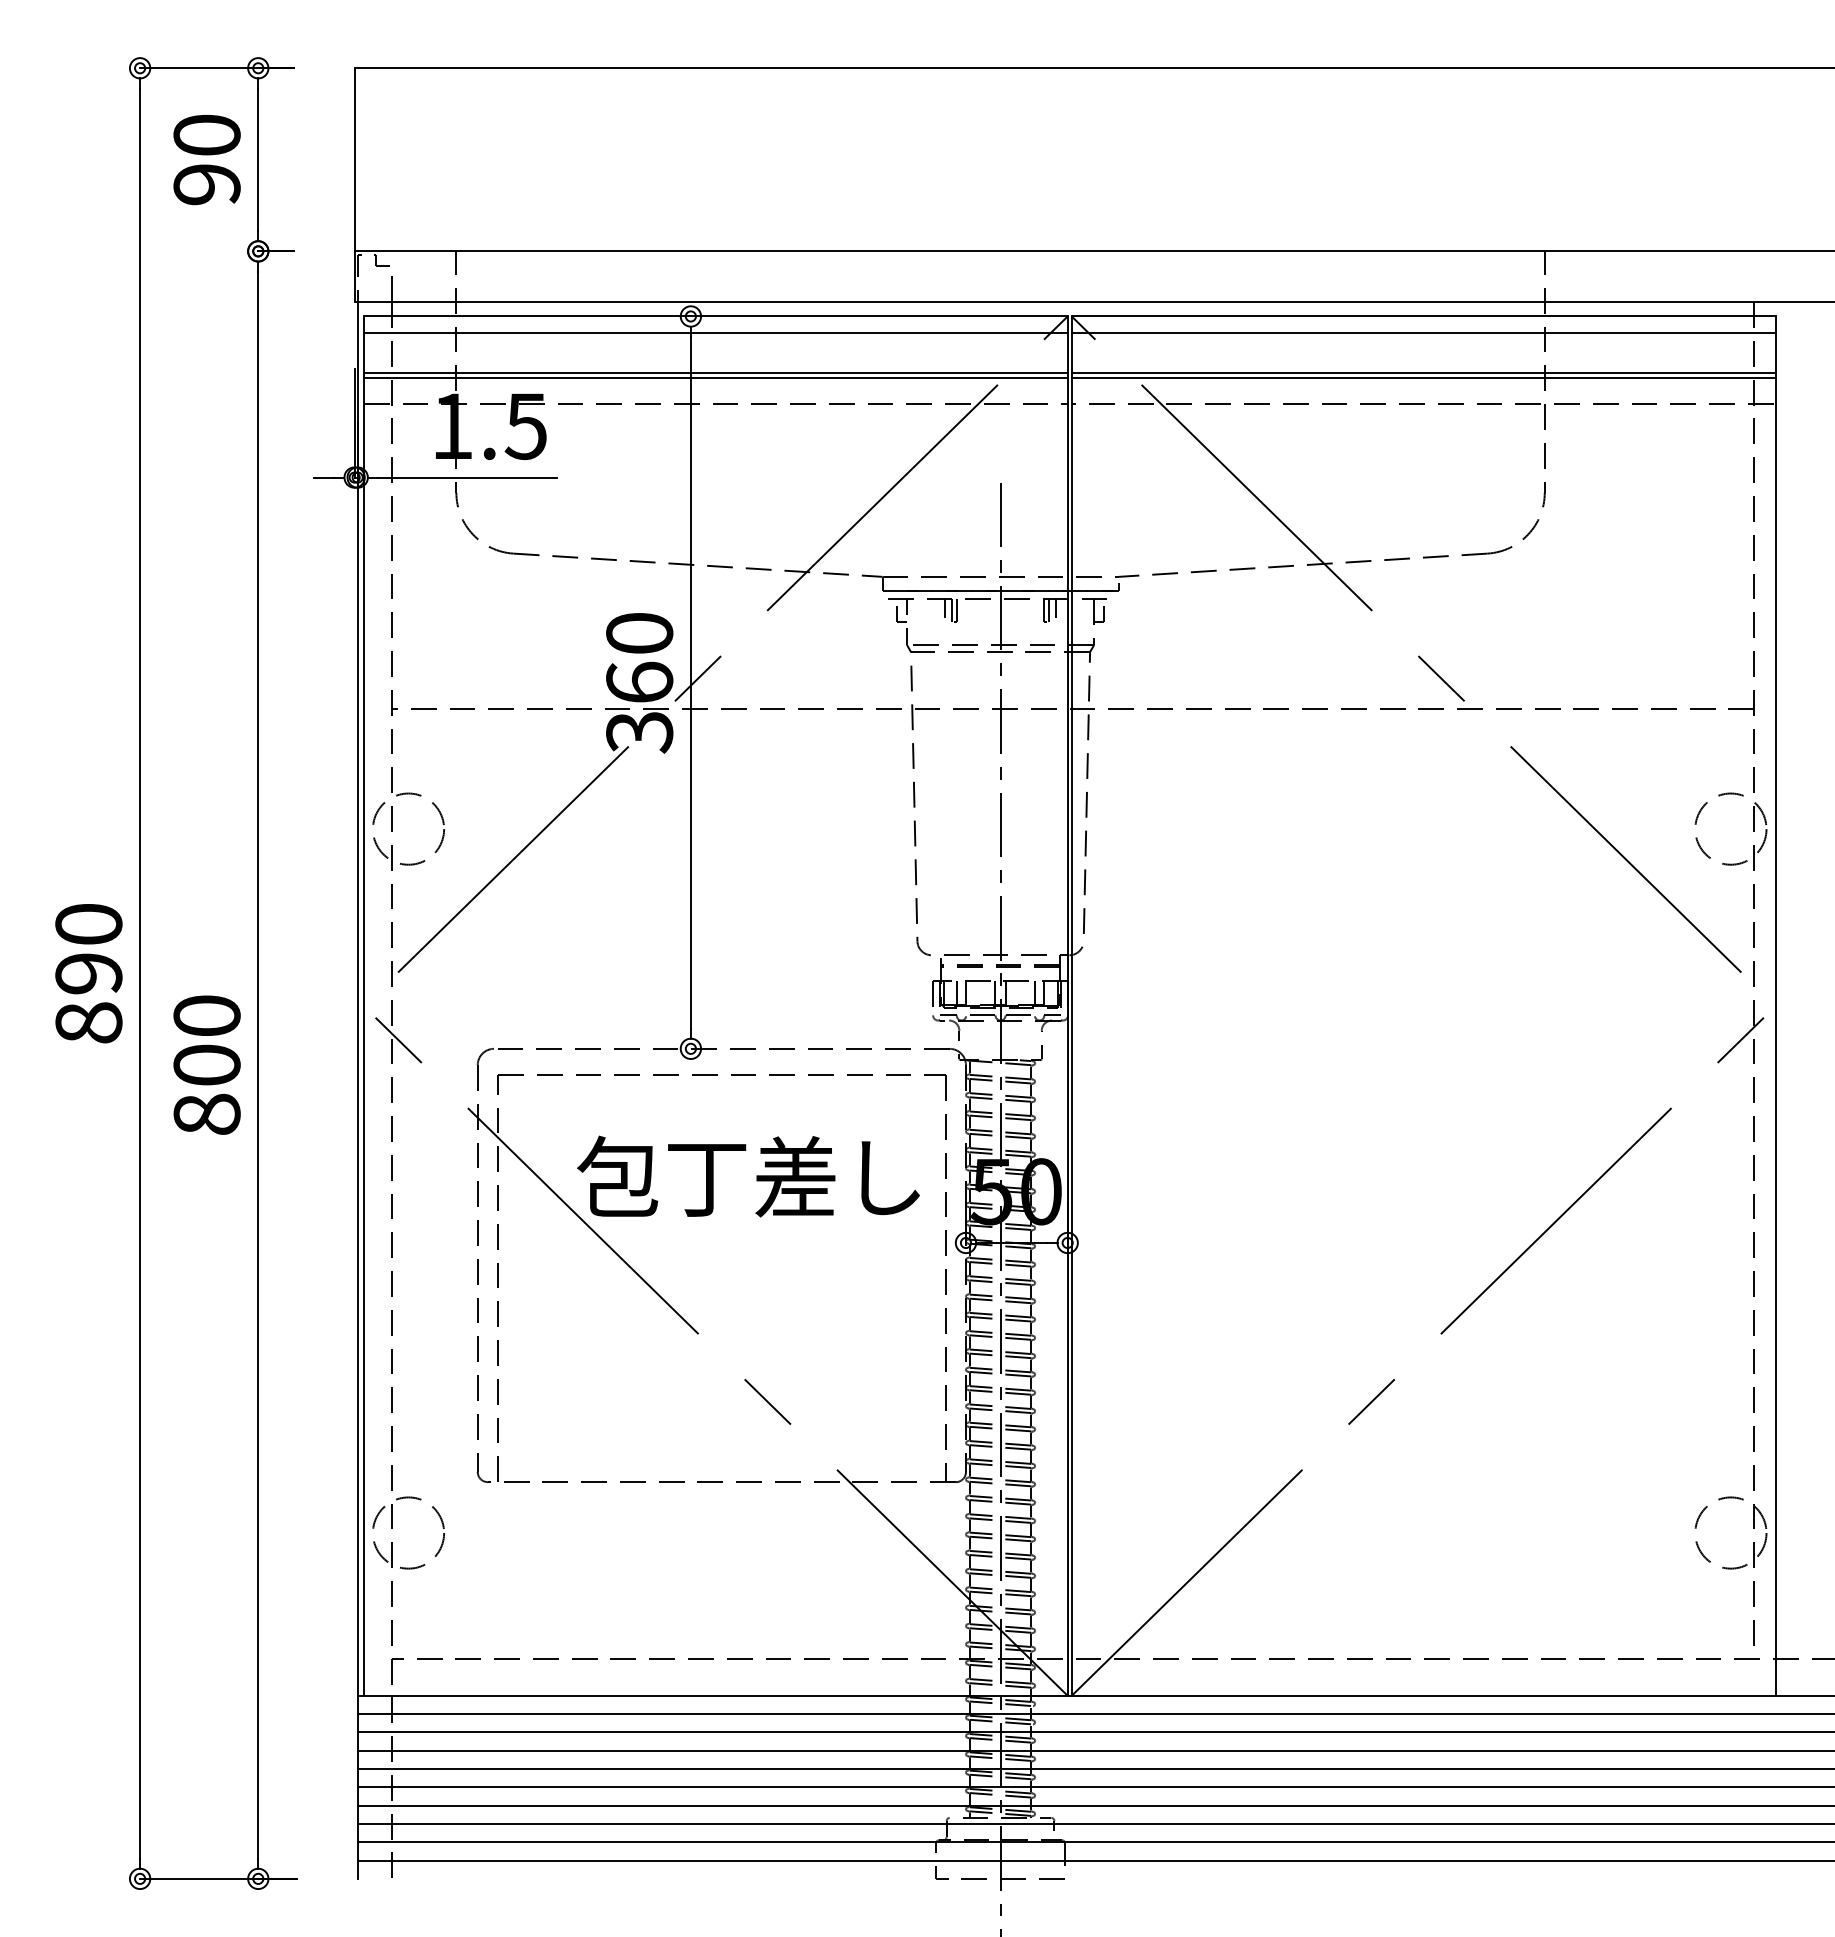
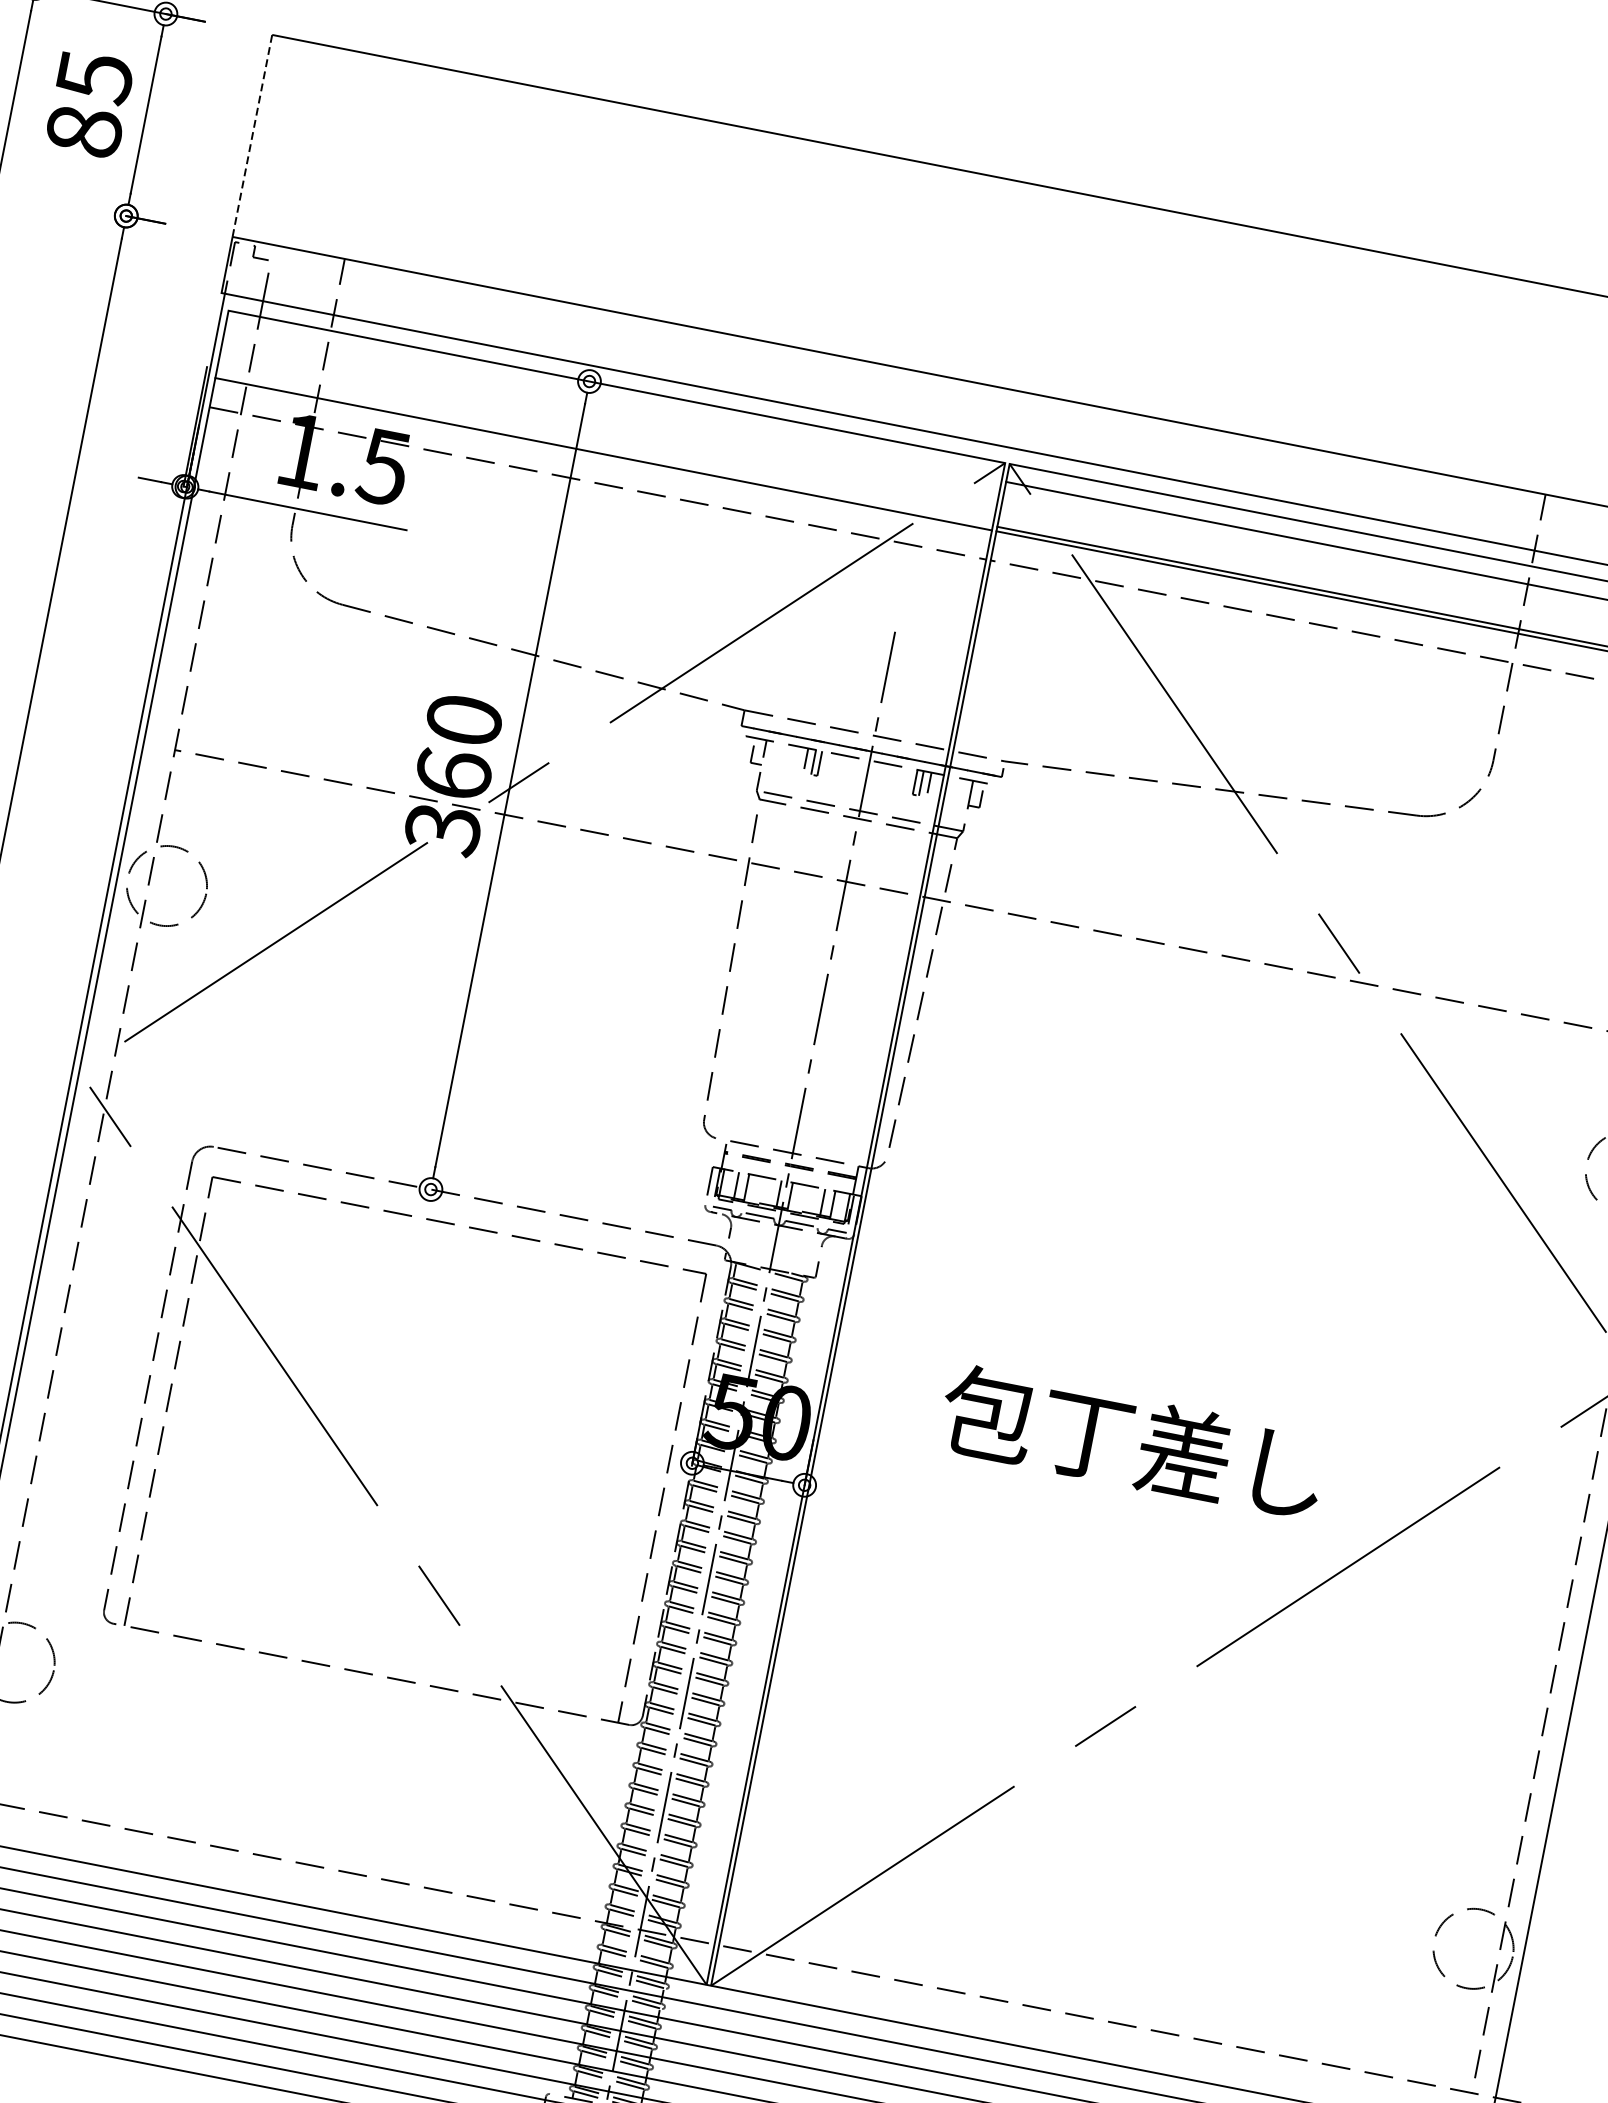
text: (206, 159) -> (89, 103), 90 -> 85
line: (354, 159) -> (252, 135), solid -> dashed
line: (715, 332) -> (613, 404), removed
line: (715, 373) -> (604, 449), removed
text: (748, 1176) -> (1132, 1442), moved

